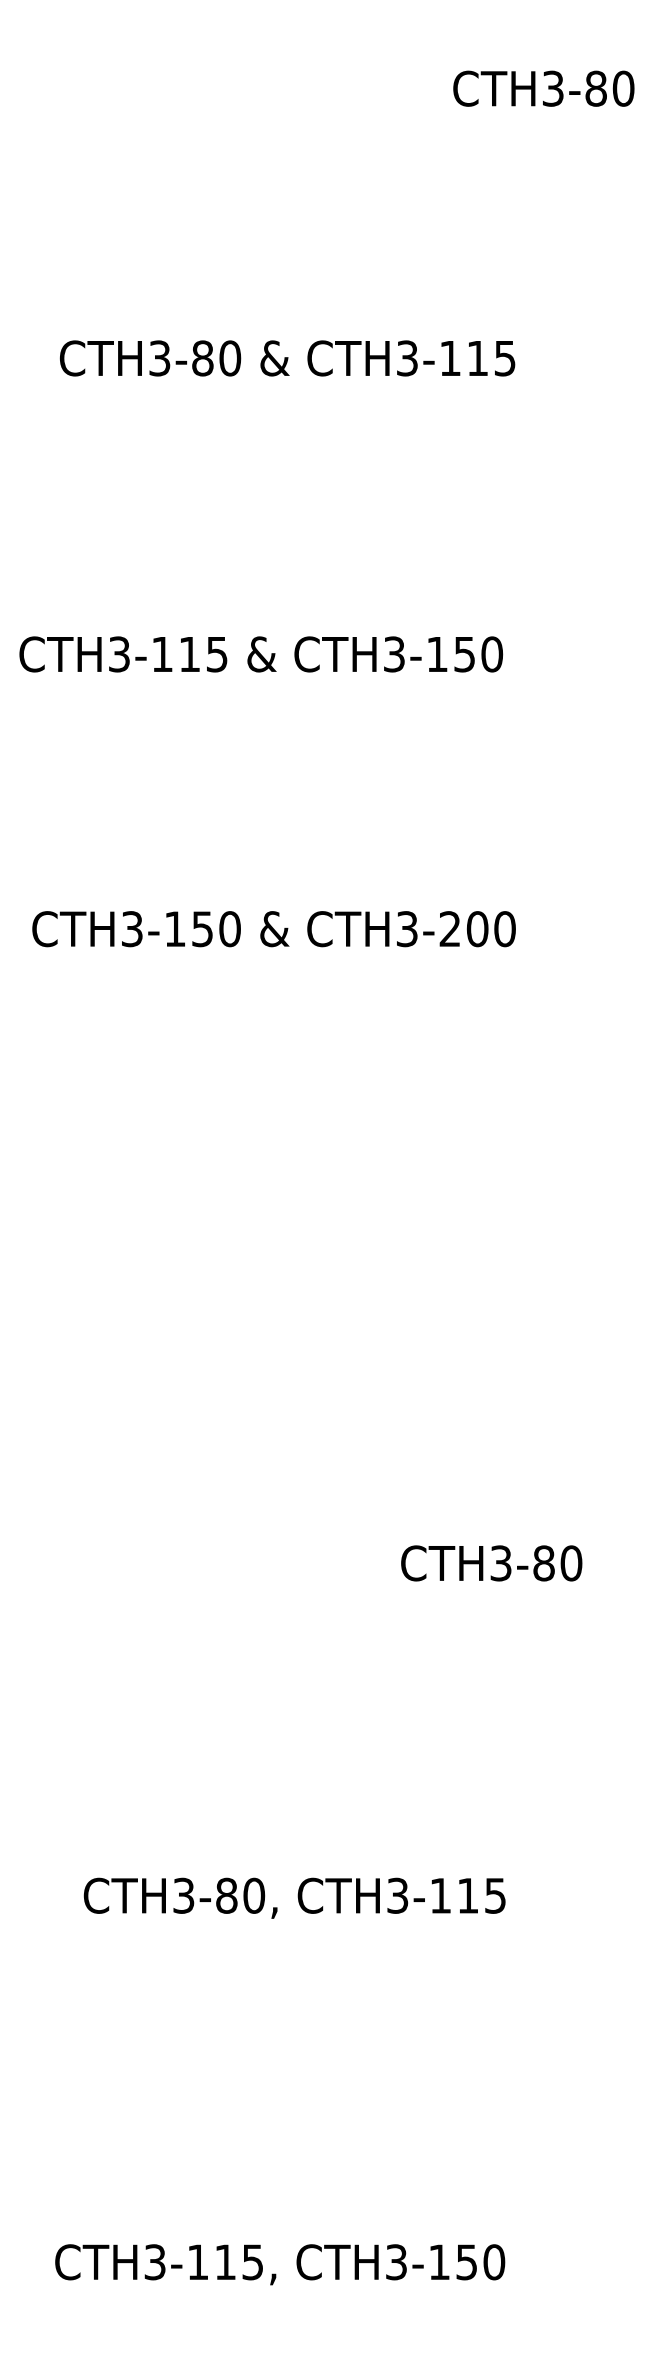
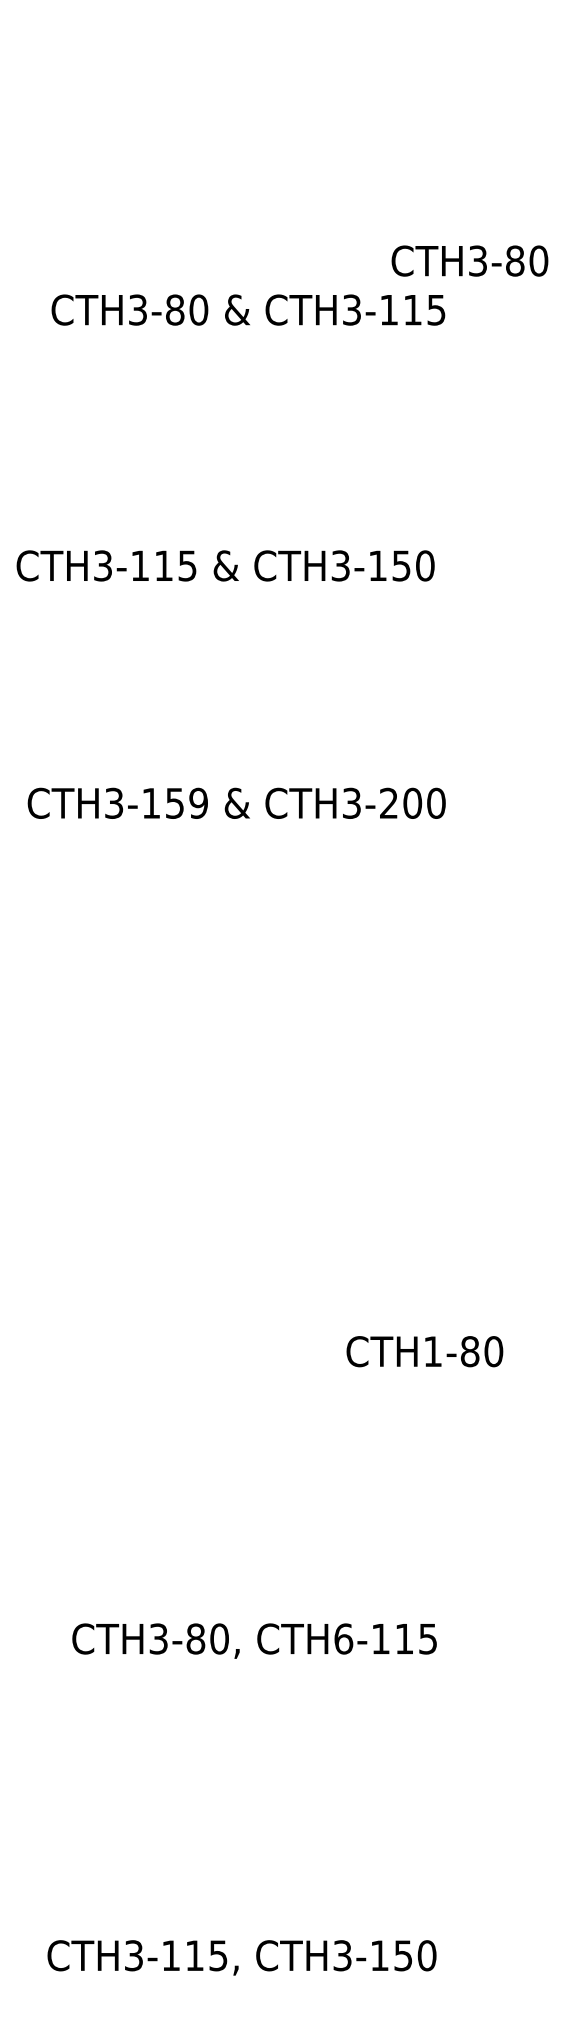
text: (543, 88) -> (469, 260), moved
text: (229, 929) -> (198, 803), CTH3-150 -> CTH3-159
text: (500, 1563) -> (432, 1351), CTH3-80 -> CTH1-80
text: (397, 1895) -> (343, 1638), CTH3-115 -> CTH6-115

